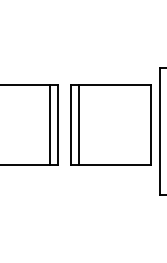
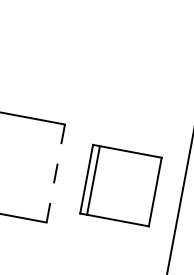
part: (110, 124) -> (120, 184), size x0.7
line: (50, 125) -> (46, 172), removed
line: (57, 125) -> (55, 173), solid -> dashed

